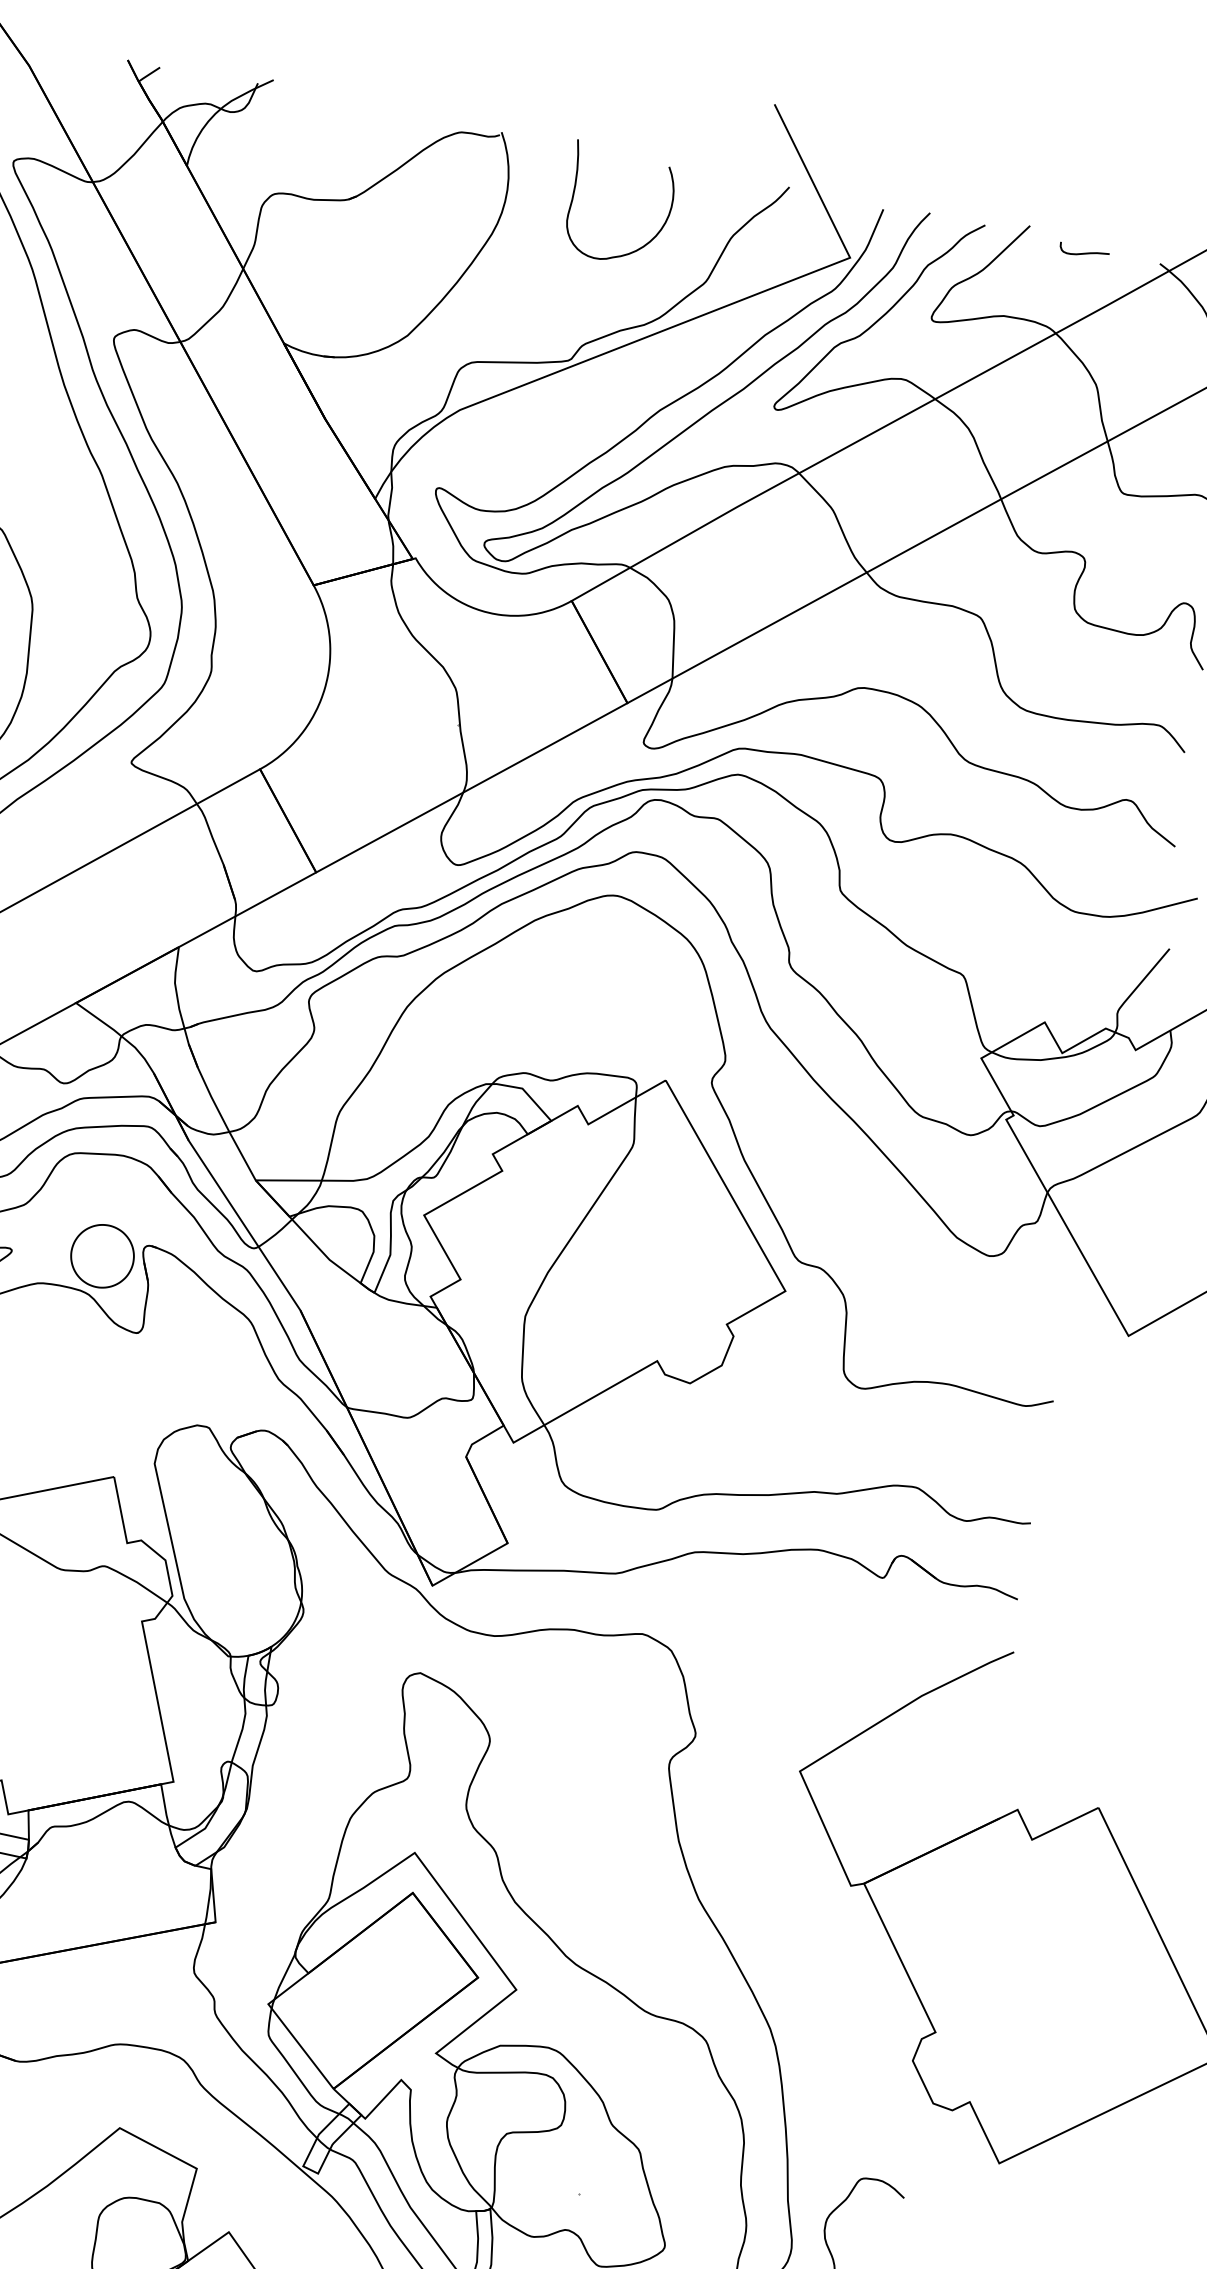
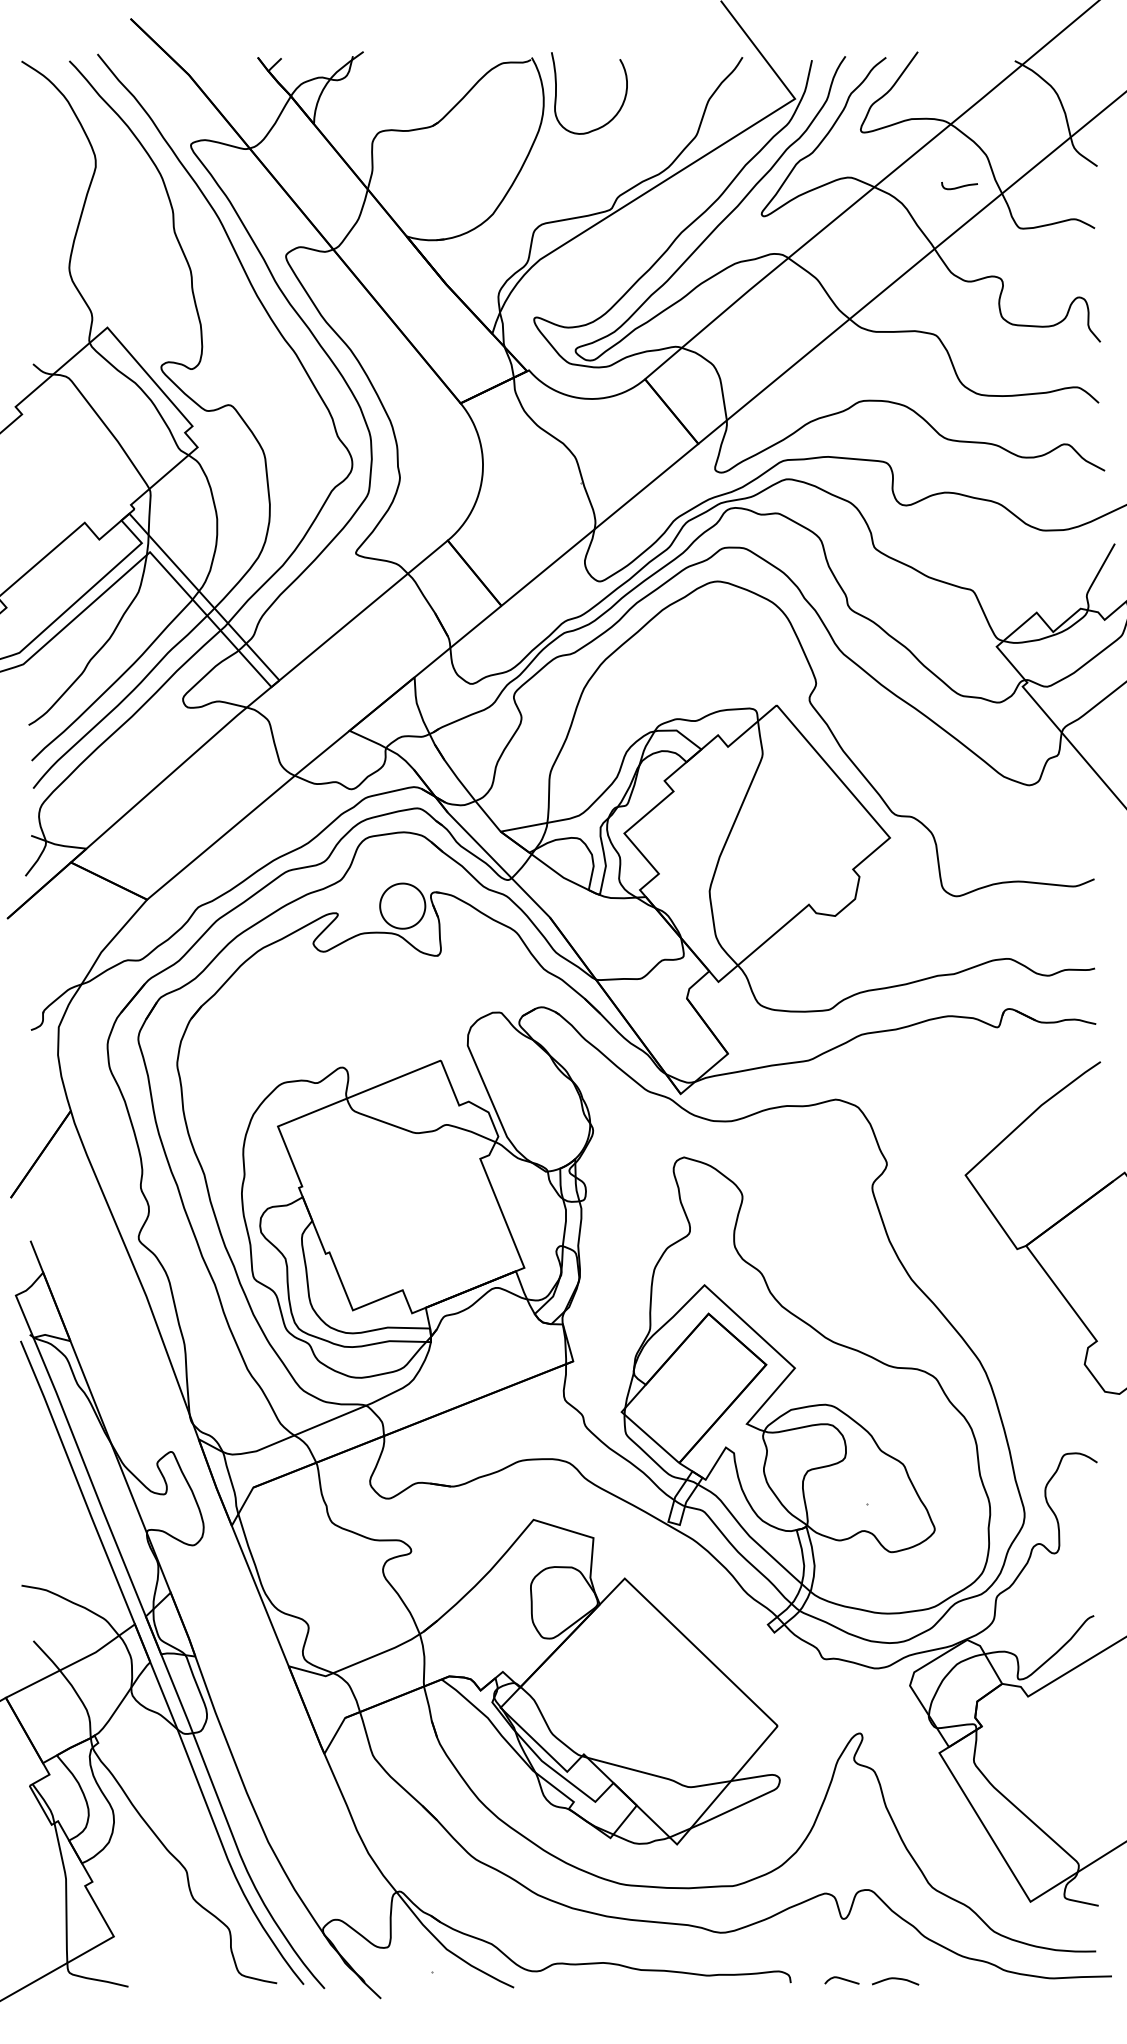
curve: (573, 196) -> (556, 93), moved
curve: (1083, 252) -> (959, 186), moved

